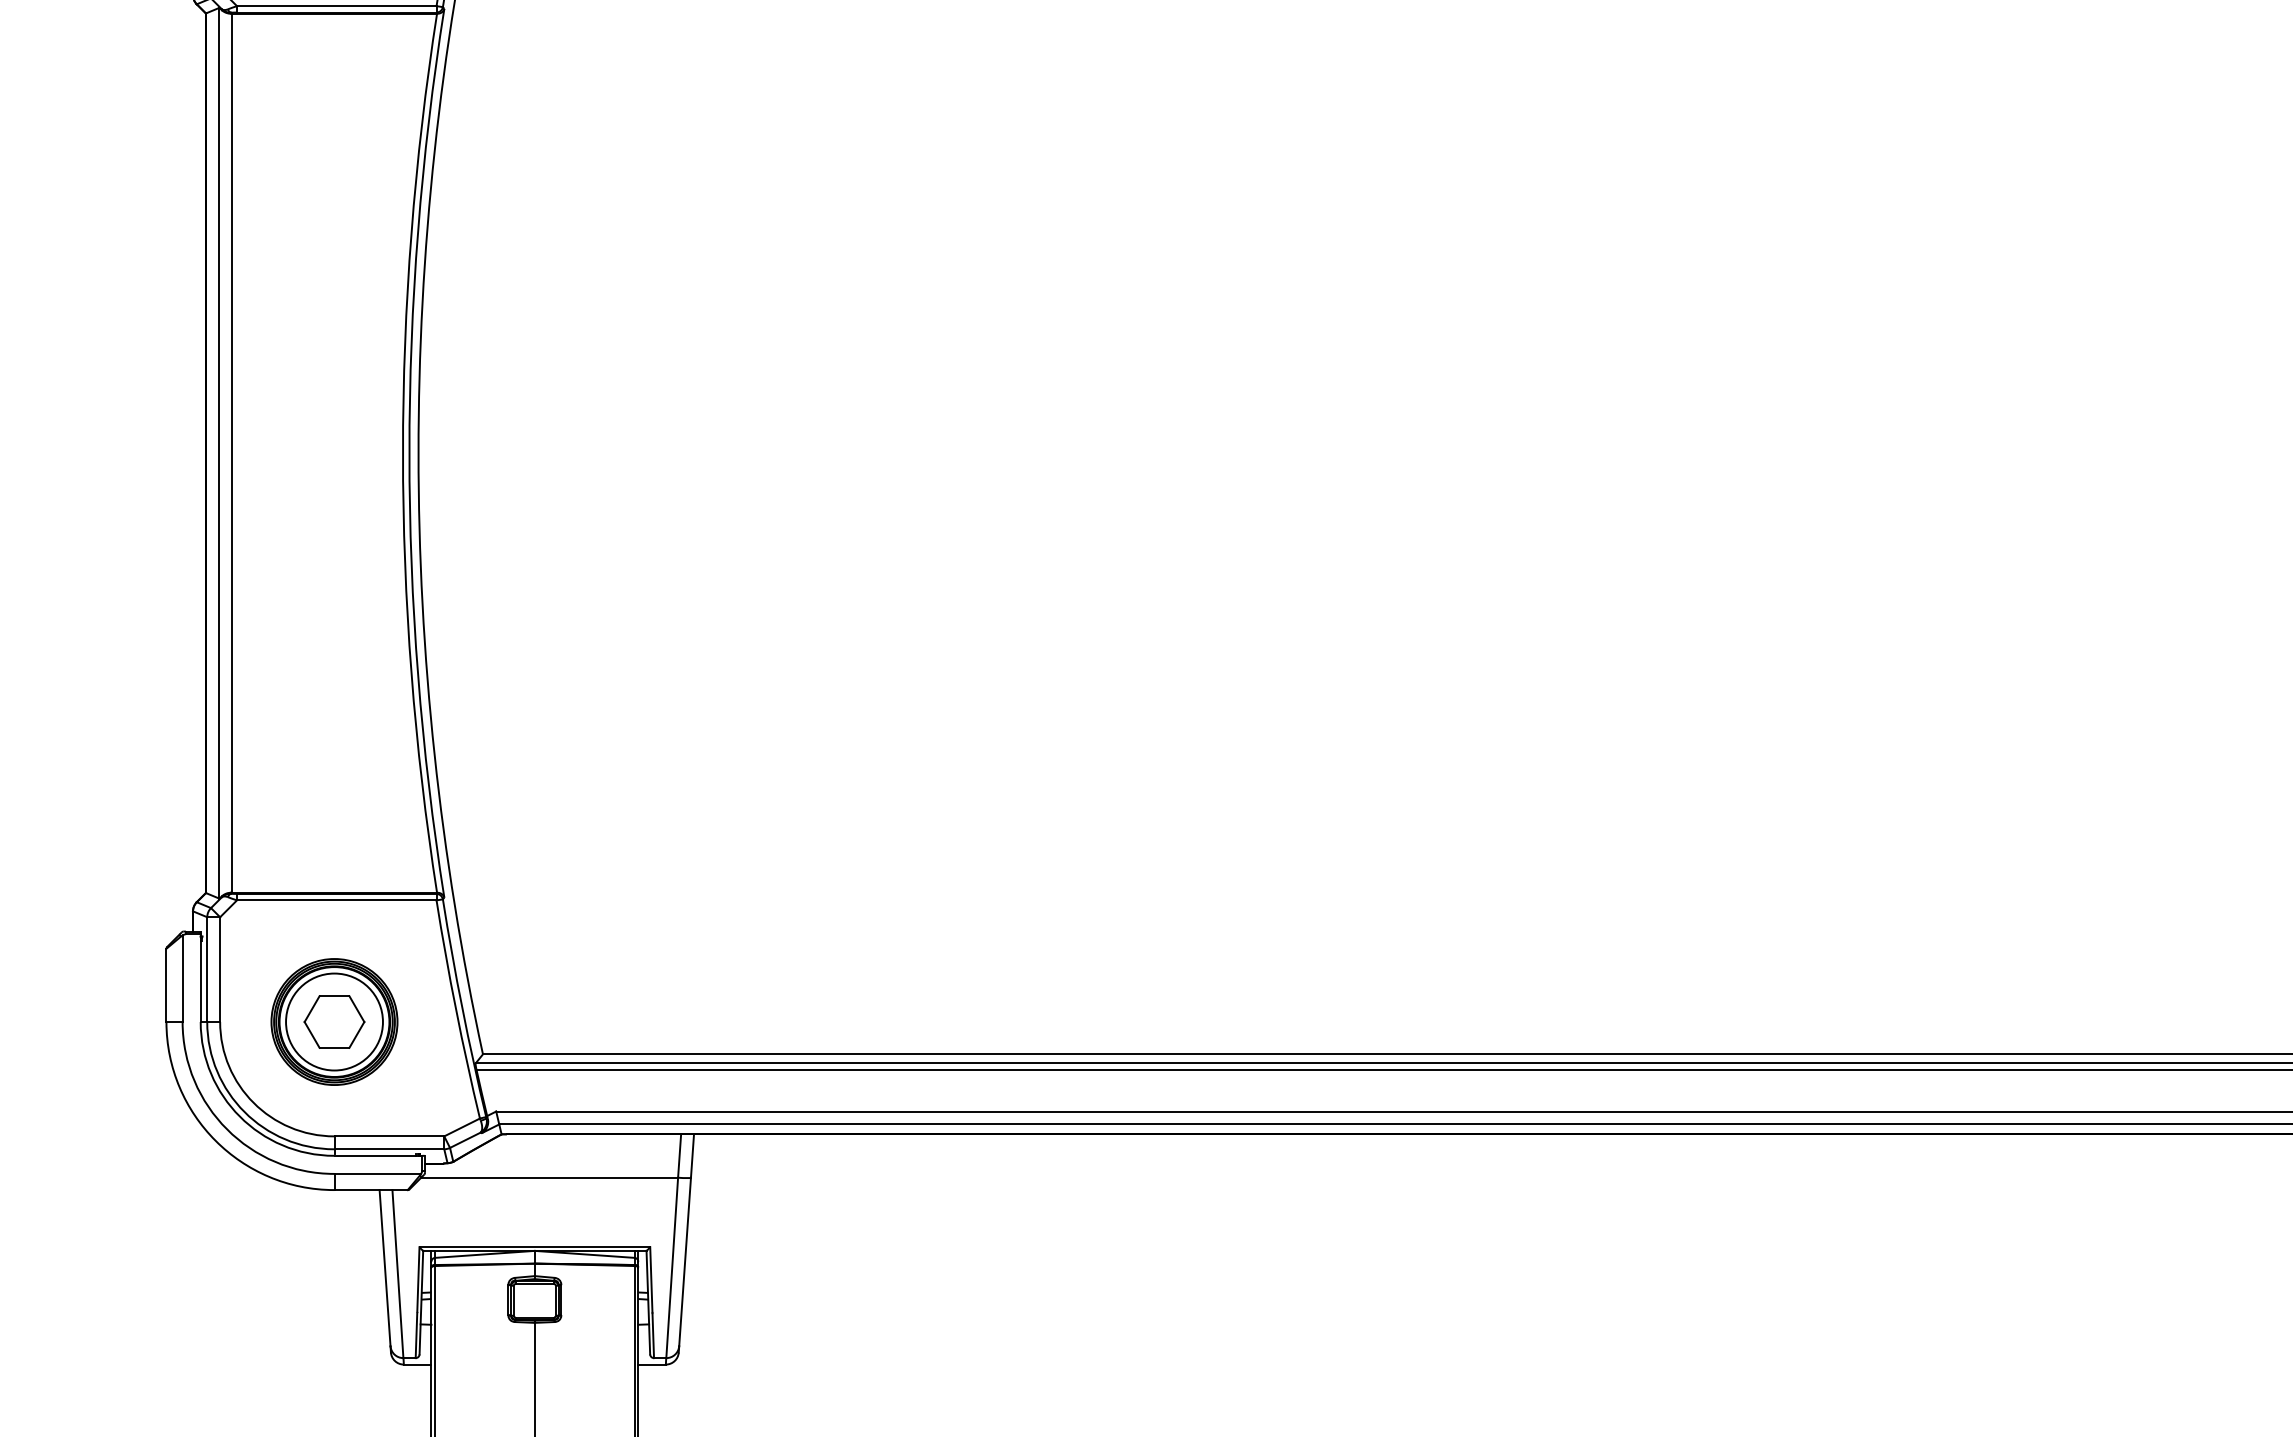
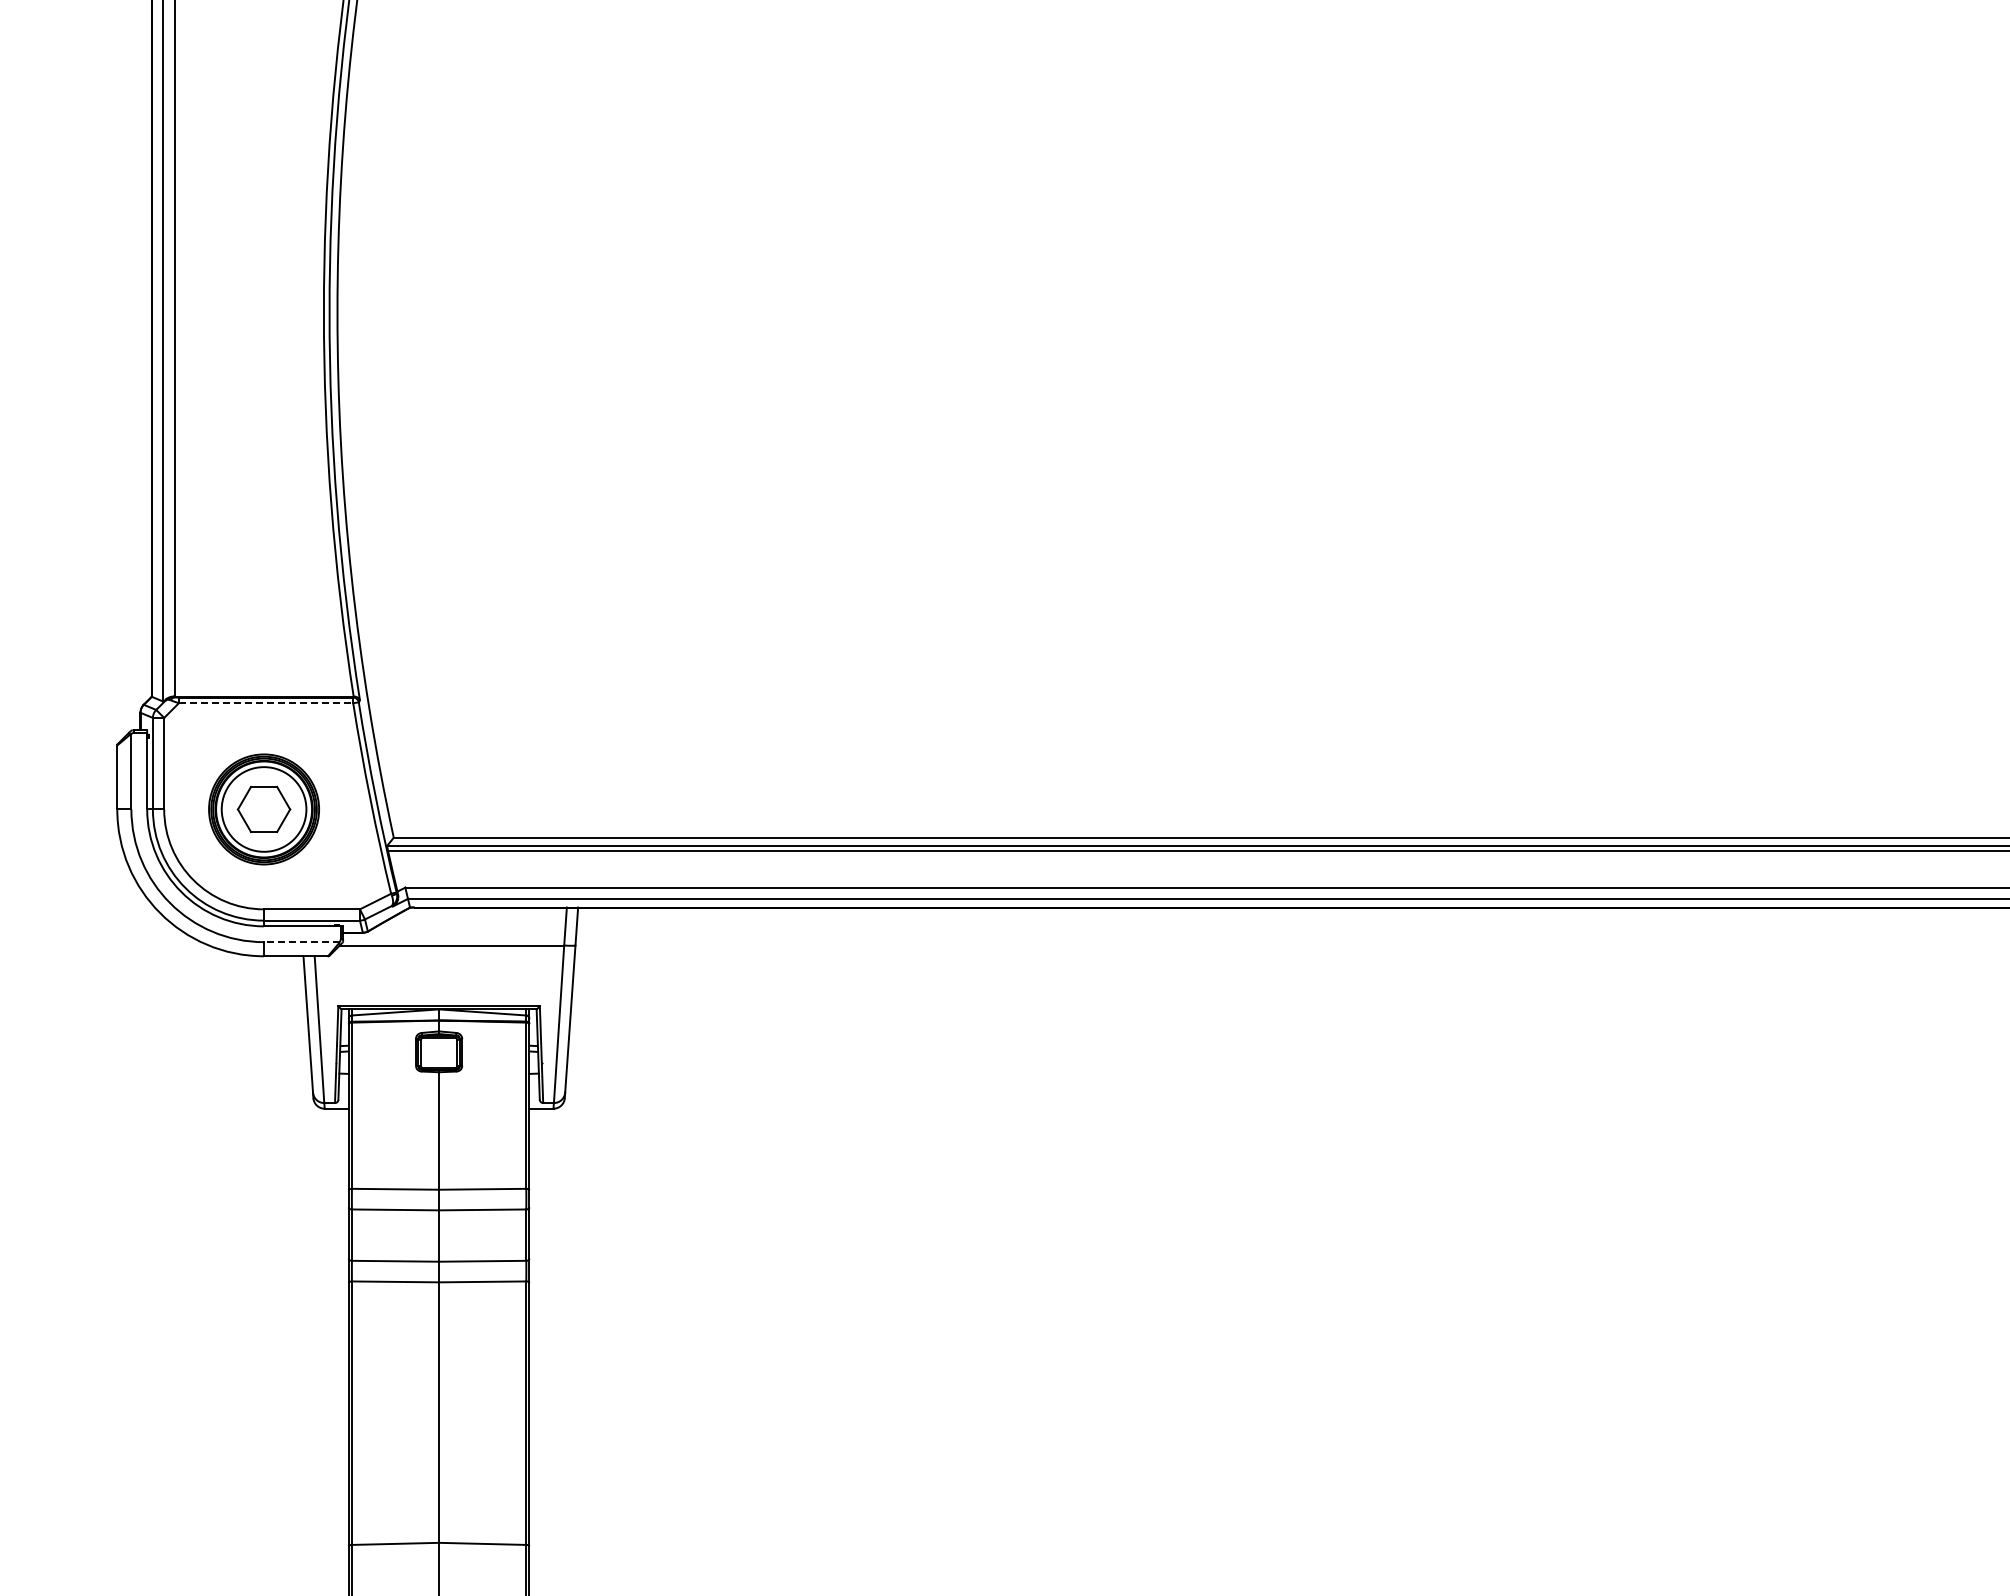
line: (337, 900) -> (266, 703), solid -> dashed
line: (377, 1174) -> (301, 942), solid -> dashed

